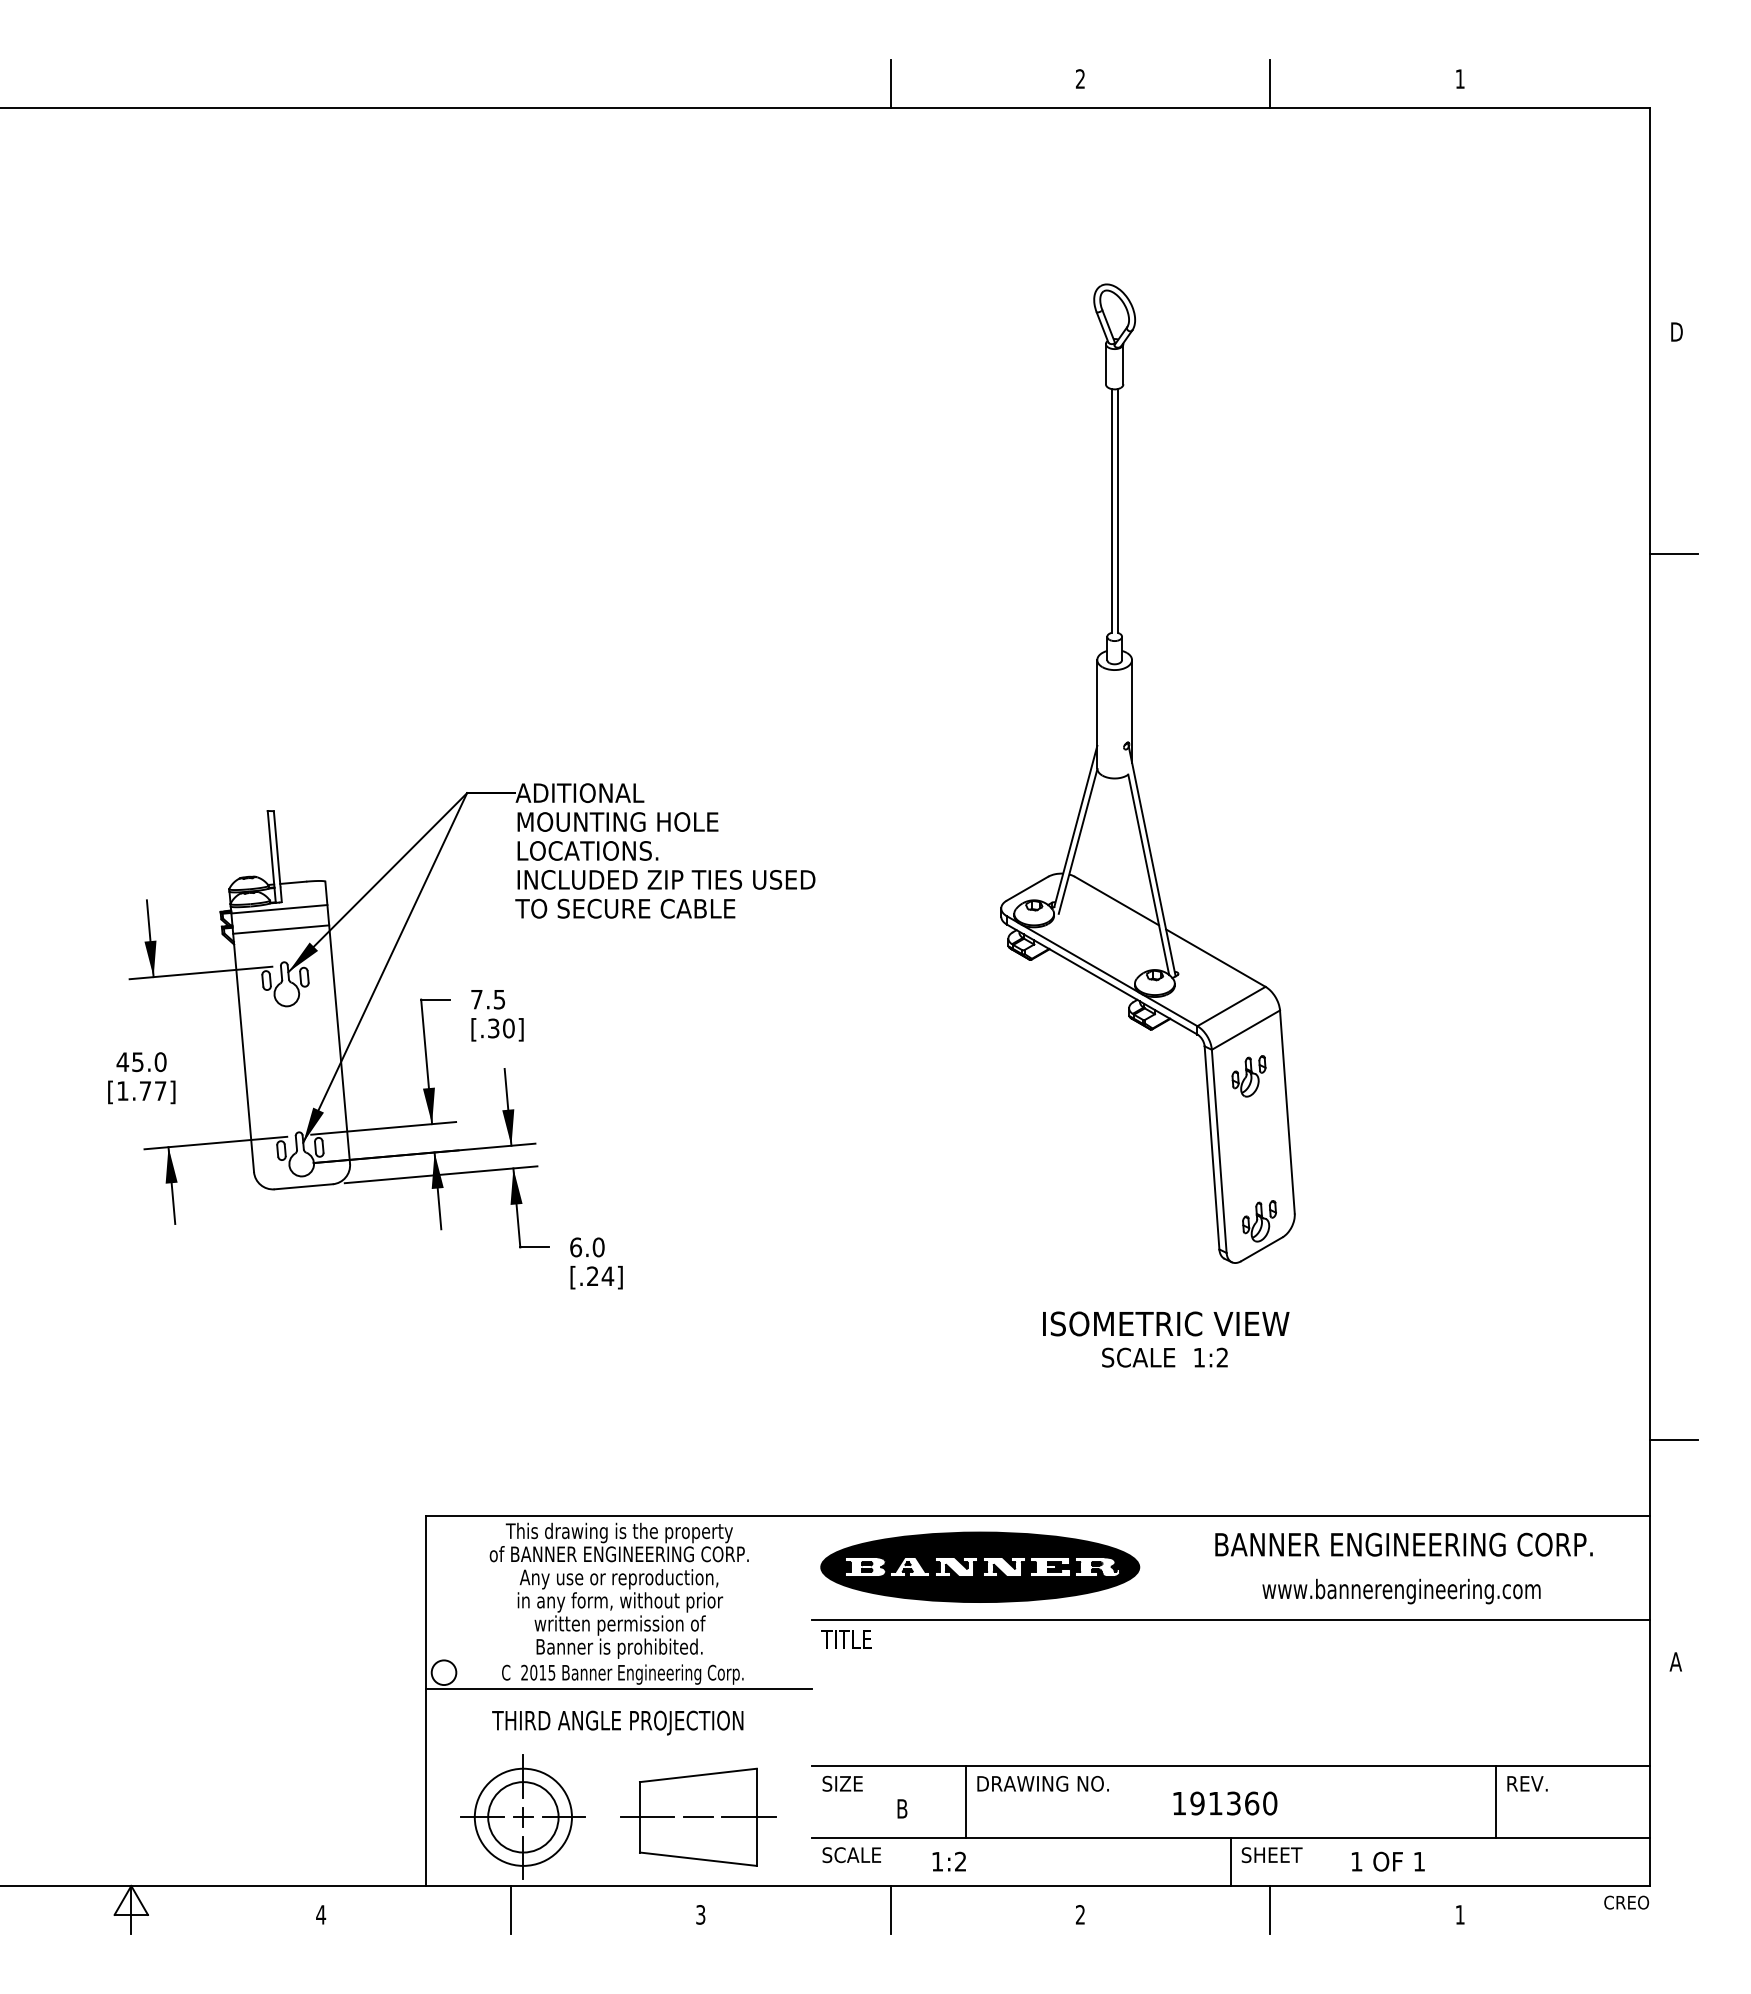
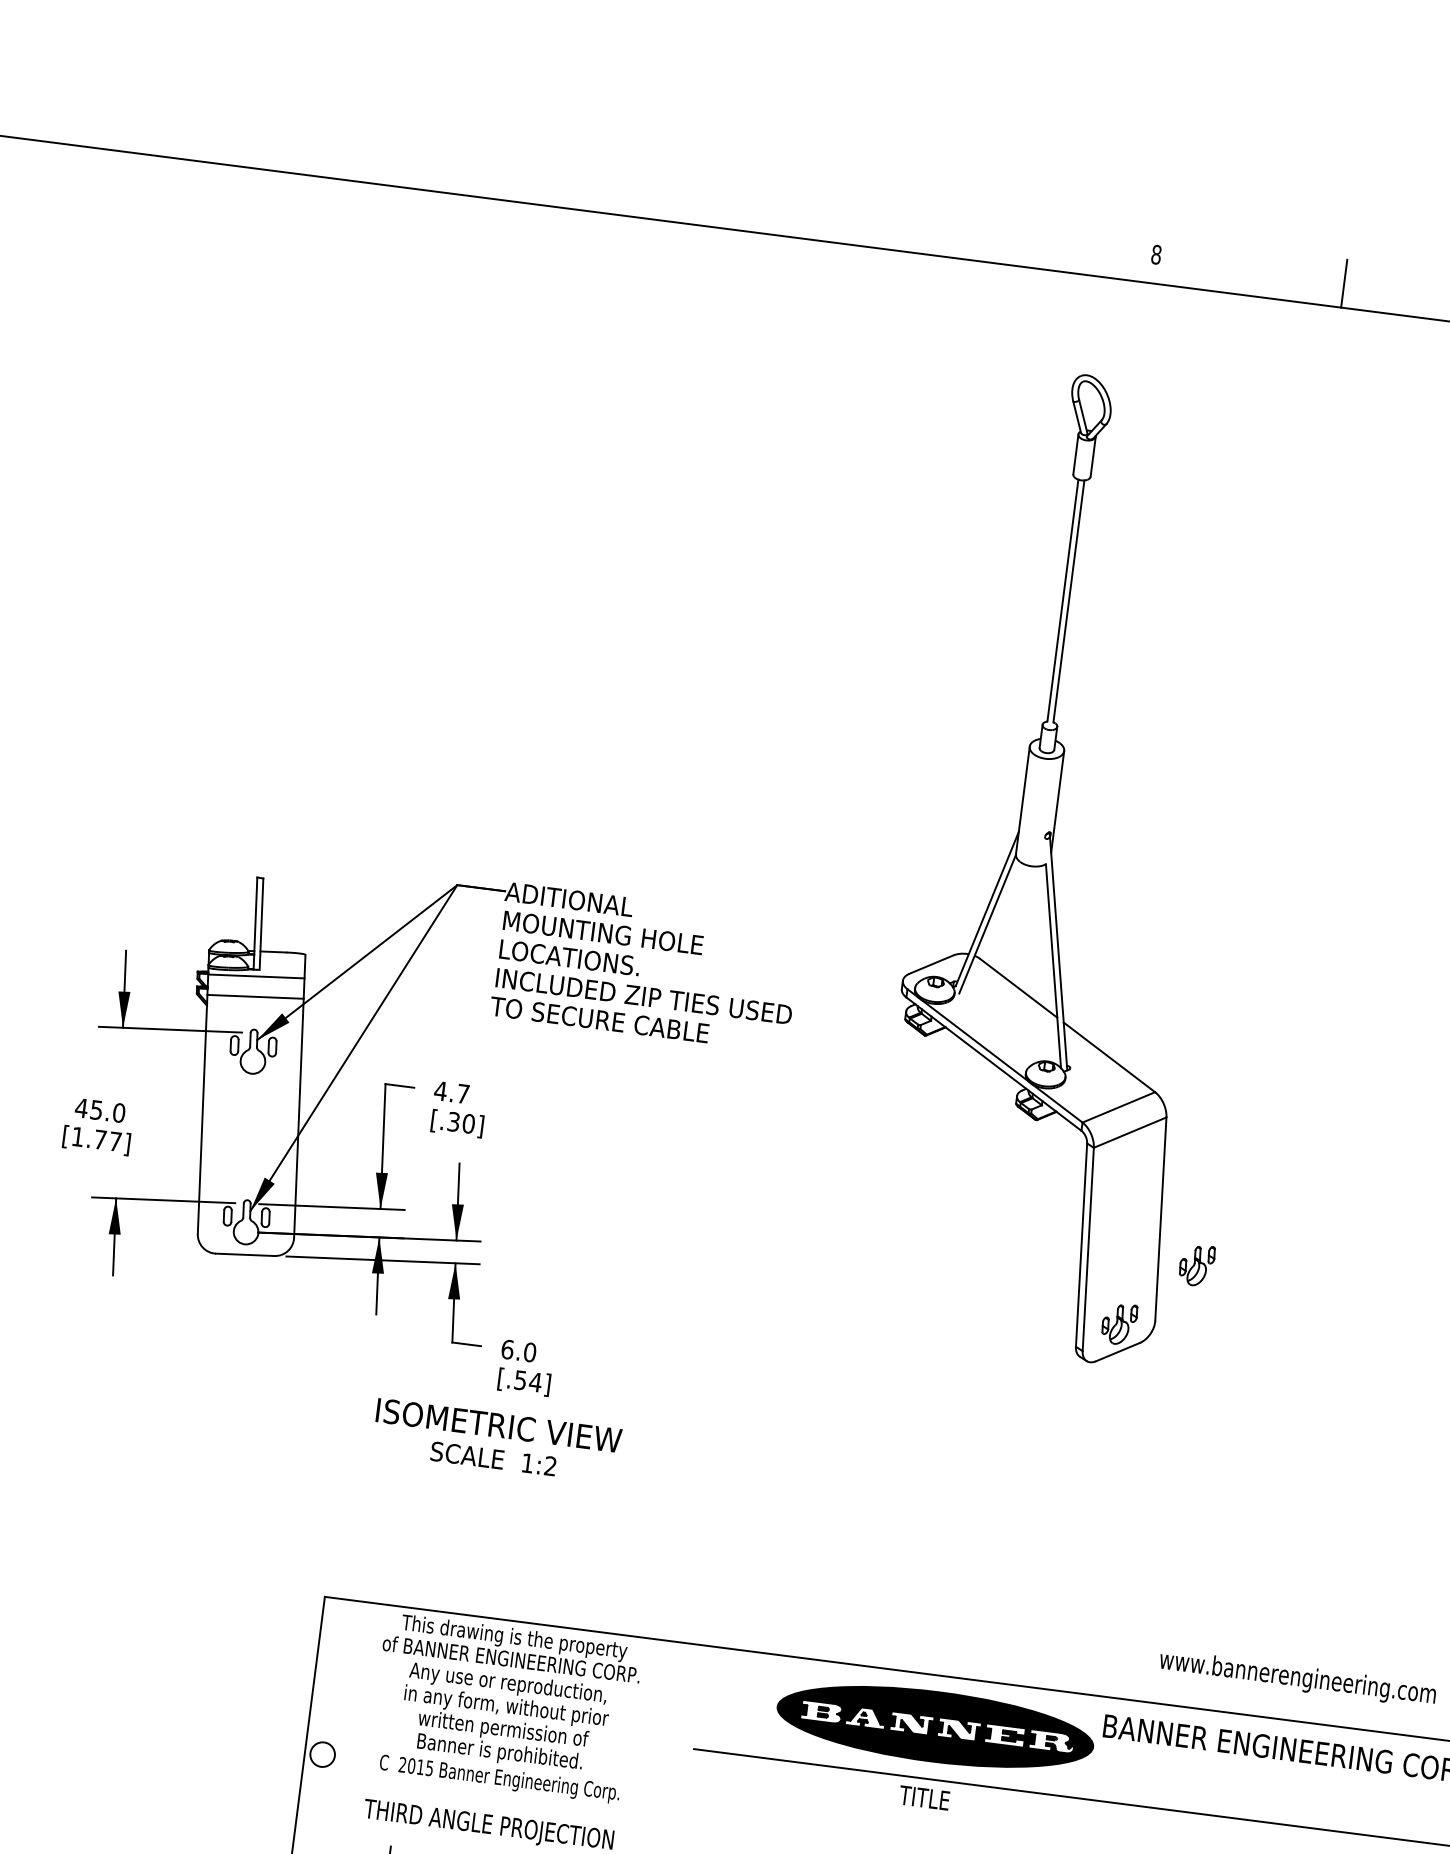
text: (1080, 78) -> (1156, 254), 2 -> 8
line: (890, 83) -> (967, 235), removed
part: (1135, 773) -> (1053, 864), moved
text: (487, 999) -> (451, 1092), 7.5 -> 4.7
text: (592, 1276) -> (520, 1380), [.24] -> [.54]
text: (1166, 1339) -> (497, 1441), moved
part: (980, 1566) -> (935, 1726), moved
text: (1401, 1591) -> (1297, 1678), moved
text: (846, 1639) -> (924, 1798), moved
line: (618, 1689) -> (493, 1793), removed

